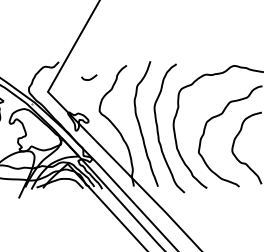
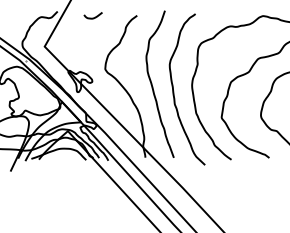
curve: (89, 78) -> (93, 16), moved

